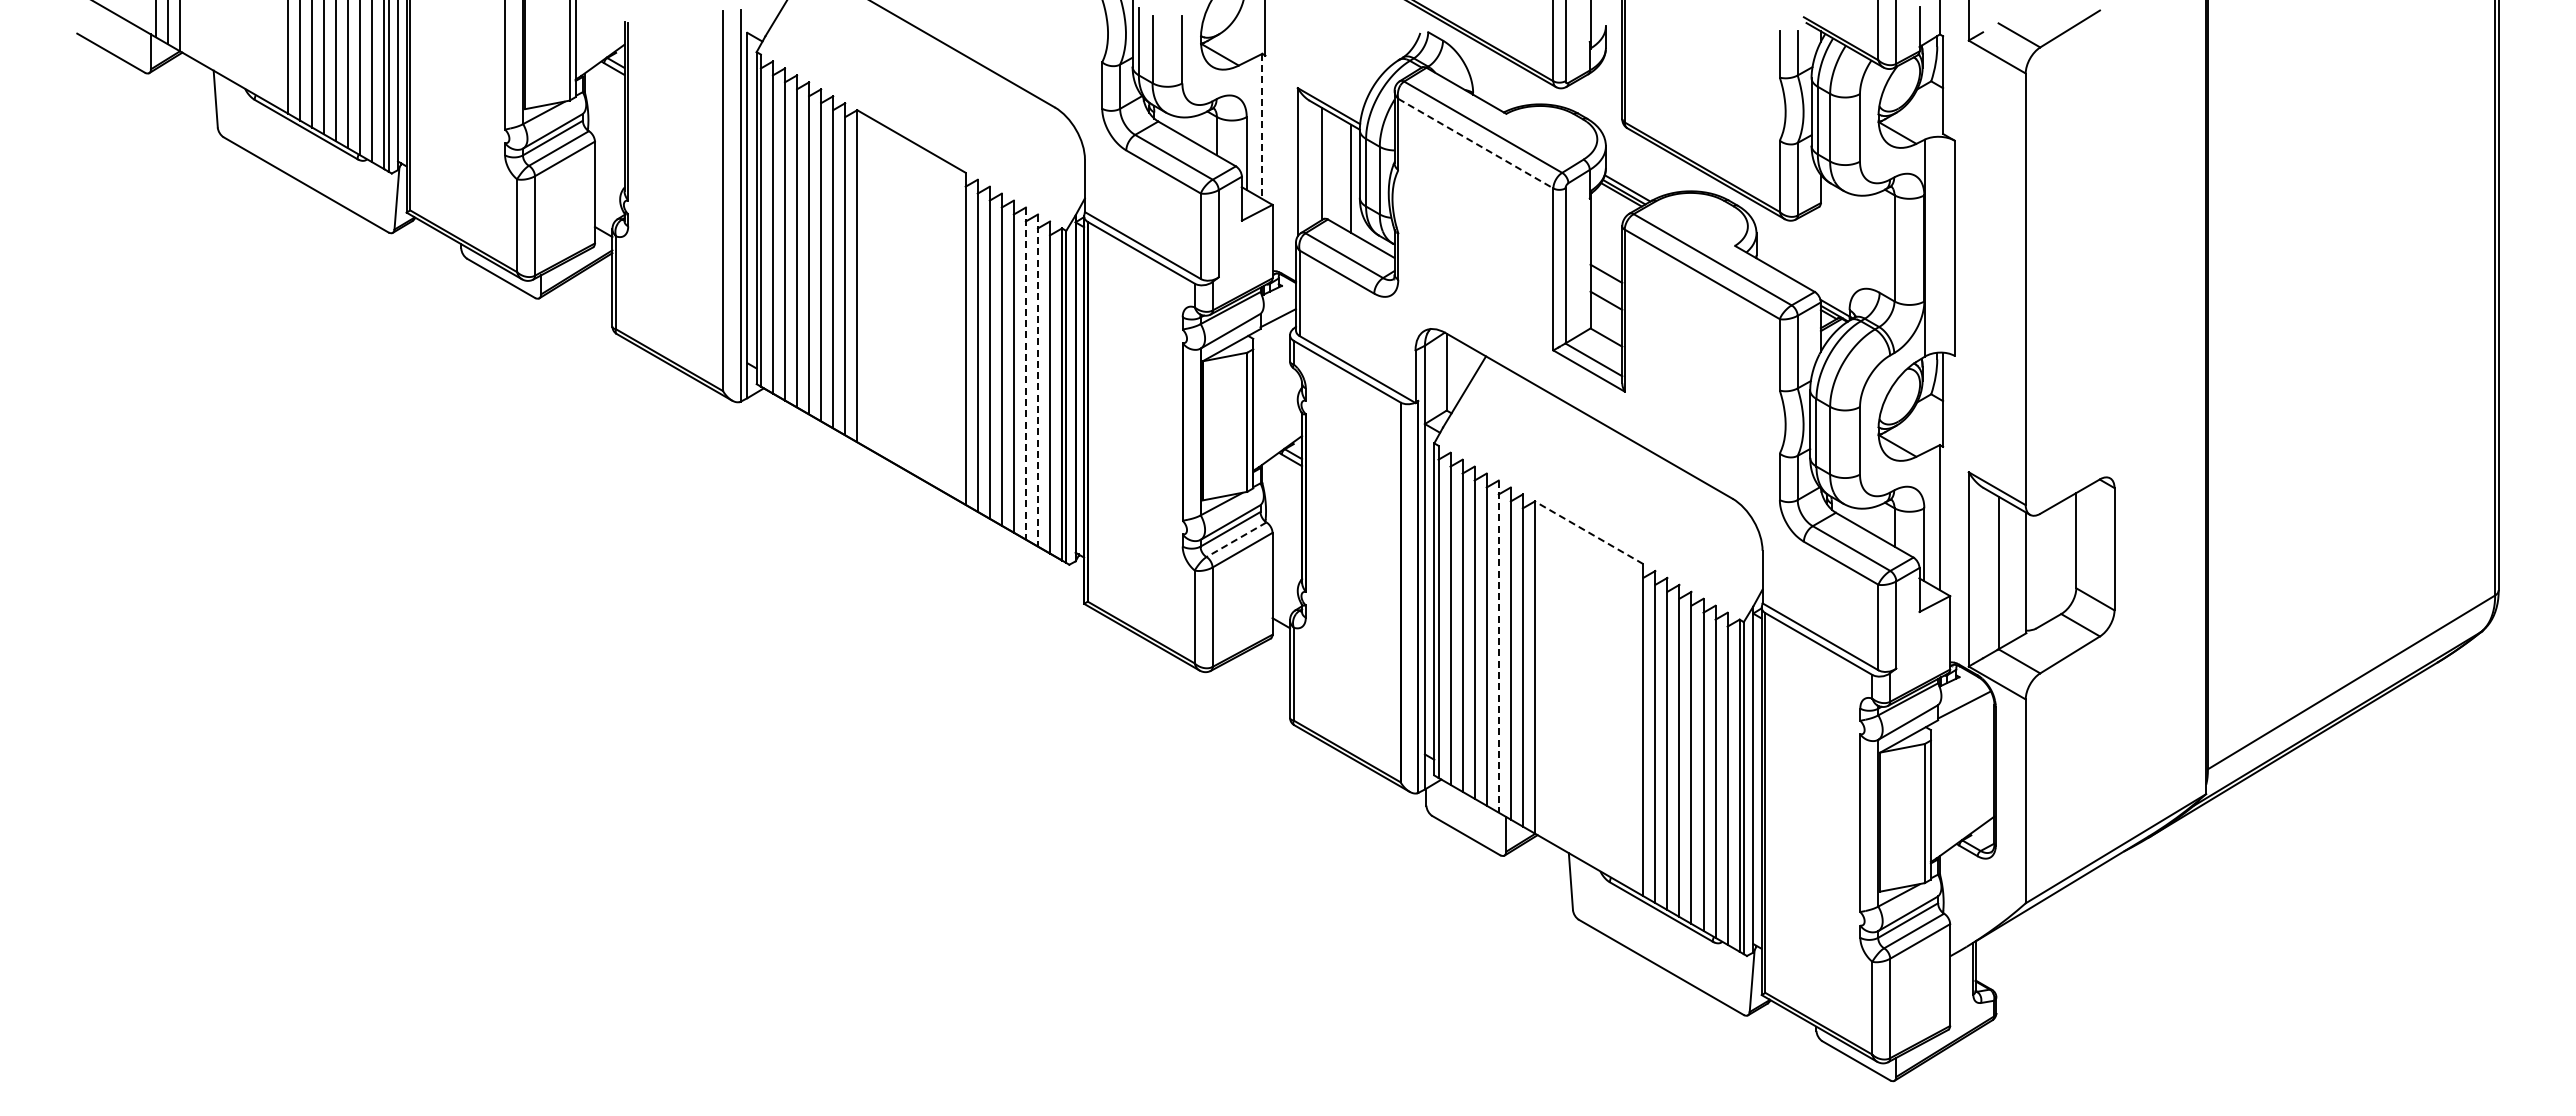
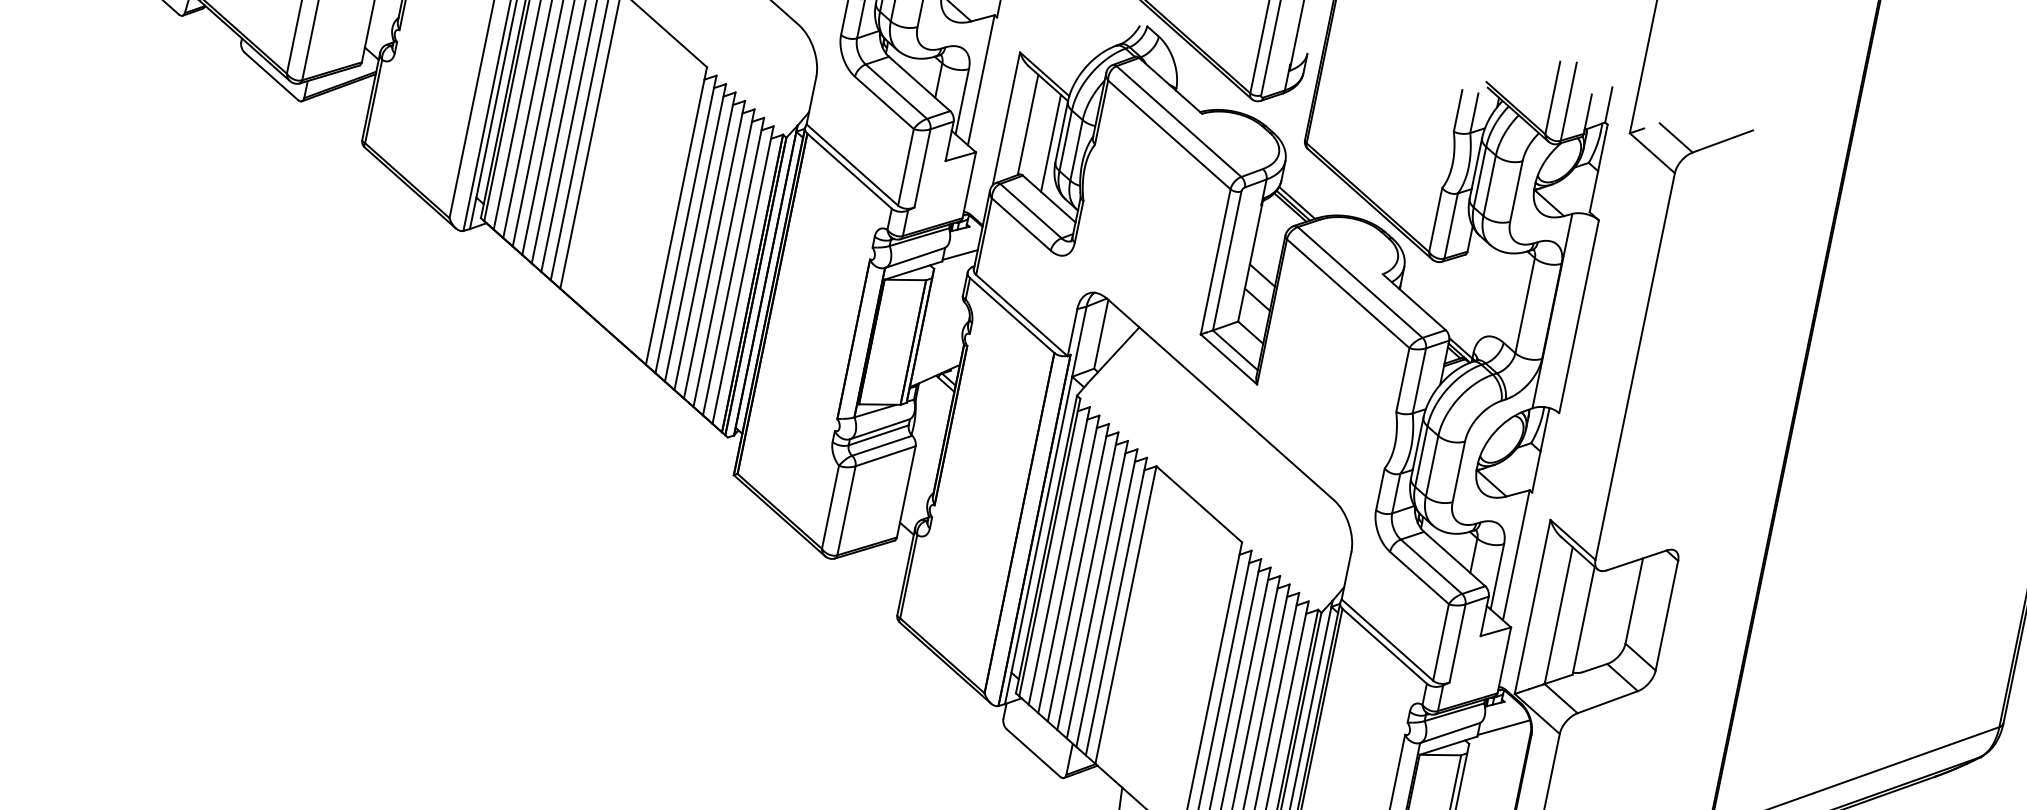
line: (1262, 126) -> (981, 80), dashed -> solid
line: (1475, 143) -> (1169, 134), dashed -> solid
line: (1025, 374) -> (723, 258), dashed -> solid
line: (1037, 381) -> (732, 267), dashed -> solid
line: (1589, 532) -> (1199, 504), dashed -> solid
line: (1236, 539) -> (882, 445), dashed -> solid
line: (1498, 647) -> (1097, 590), dashed -> solid

